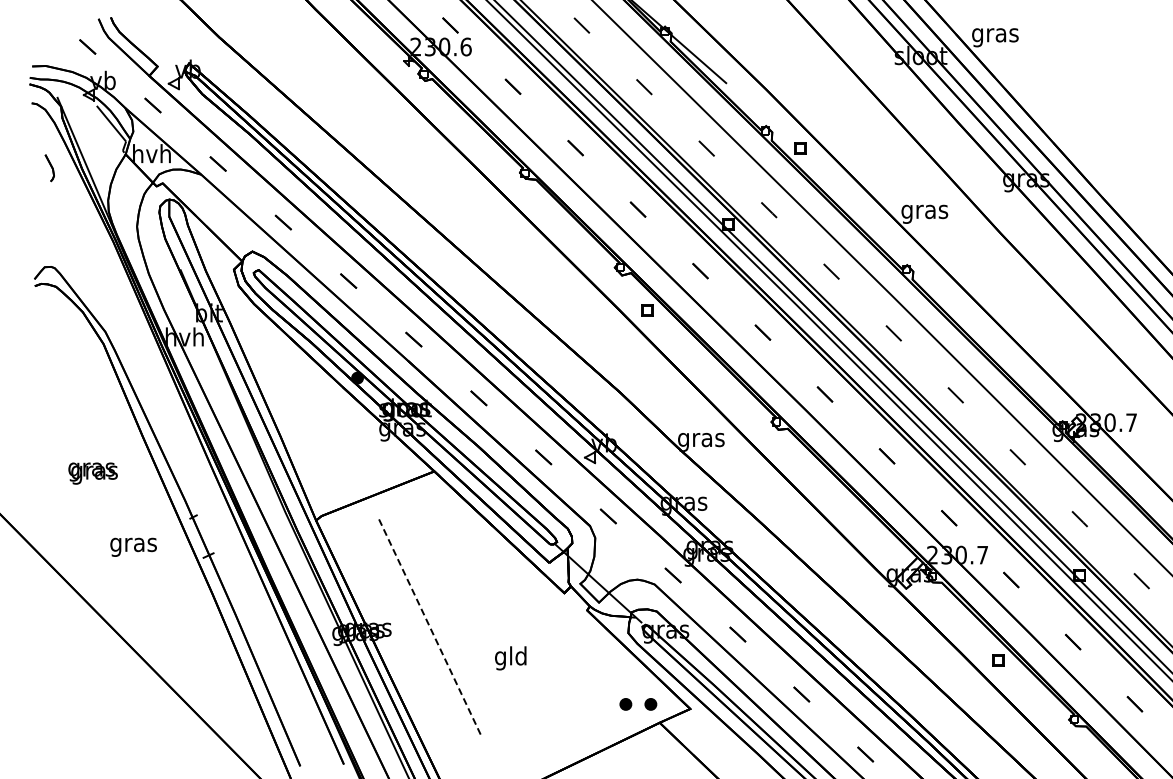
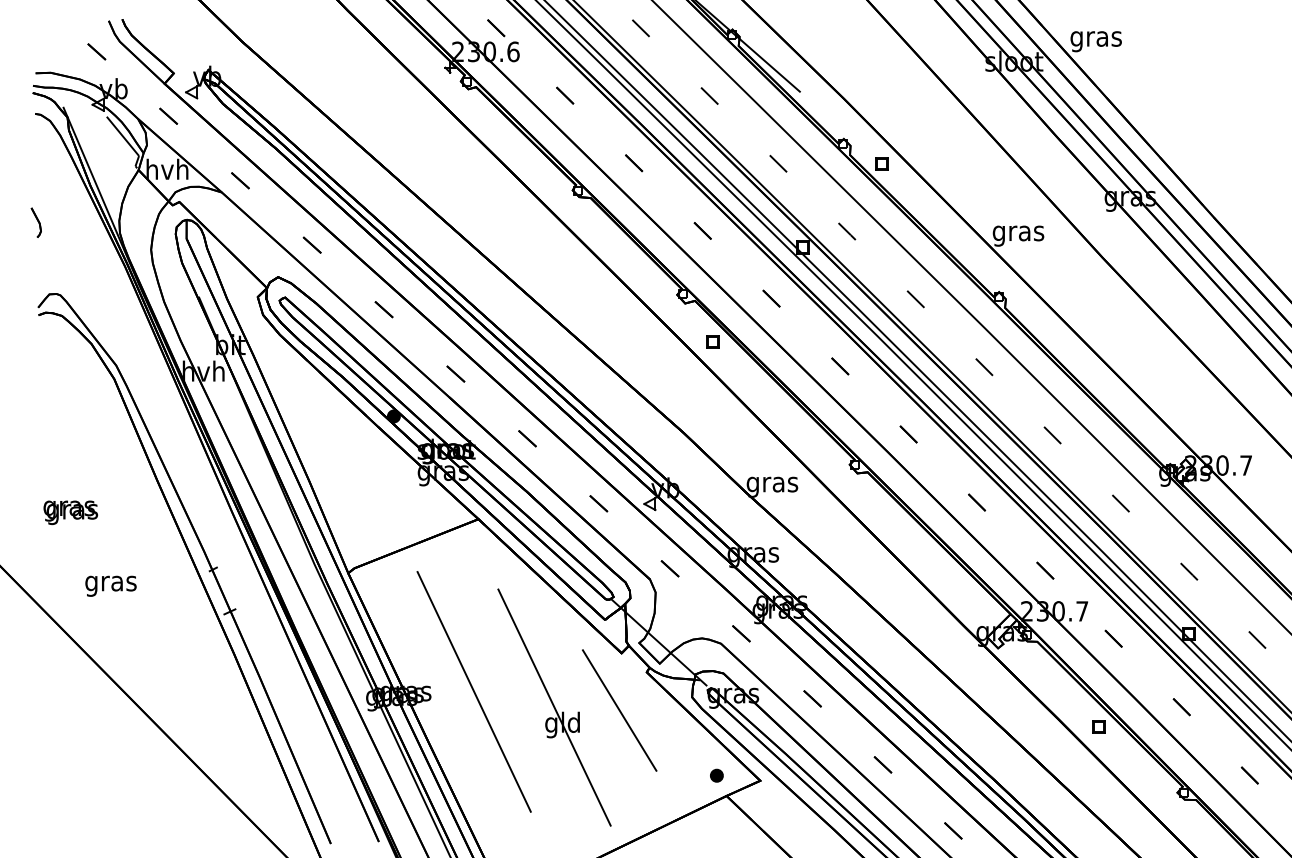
part: (49, 168) -> (35, 223), moved
text: (92, 473) -> (70, 512), moved
text: (133, 546) -> (110, 585), moved
line: (430, 628) -> (474, 692), dashed -> solid
line: (503, 642) -> (554, 707), added
line: (562, 644) -> (619, 709), added
part: (625, 704) -> (688, 775), removed

